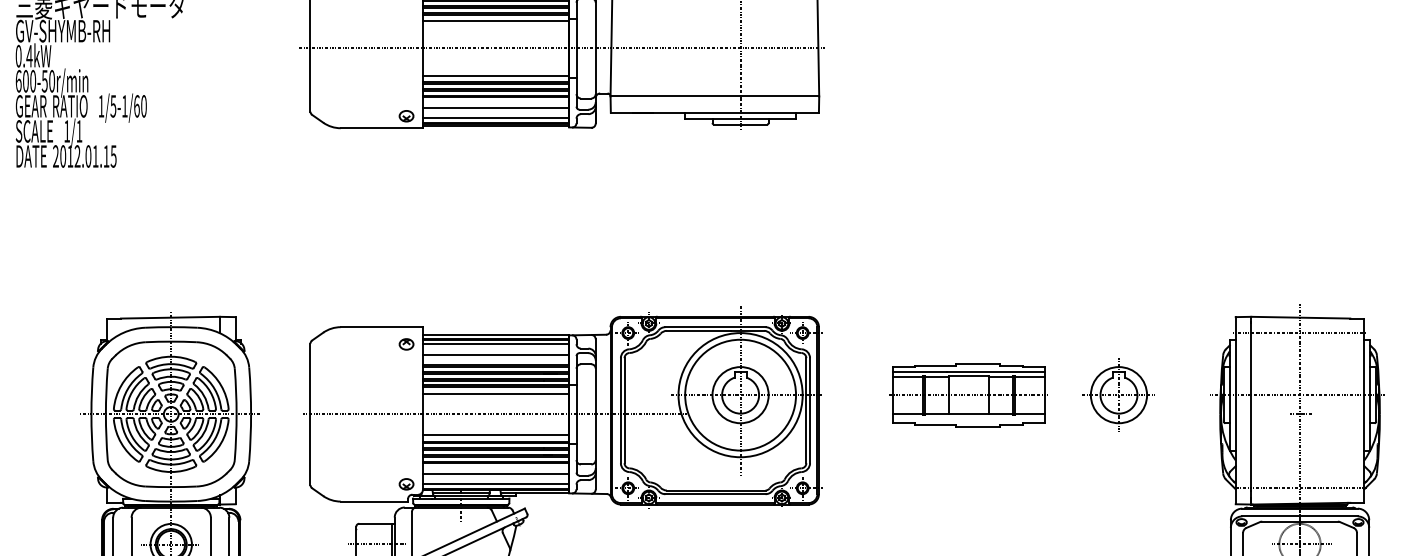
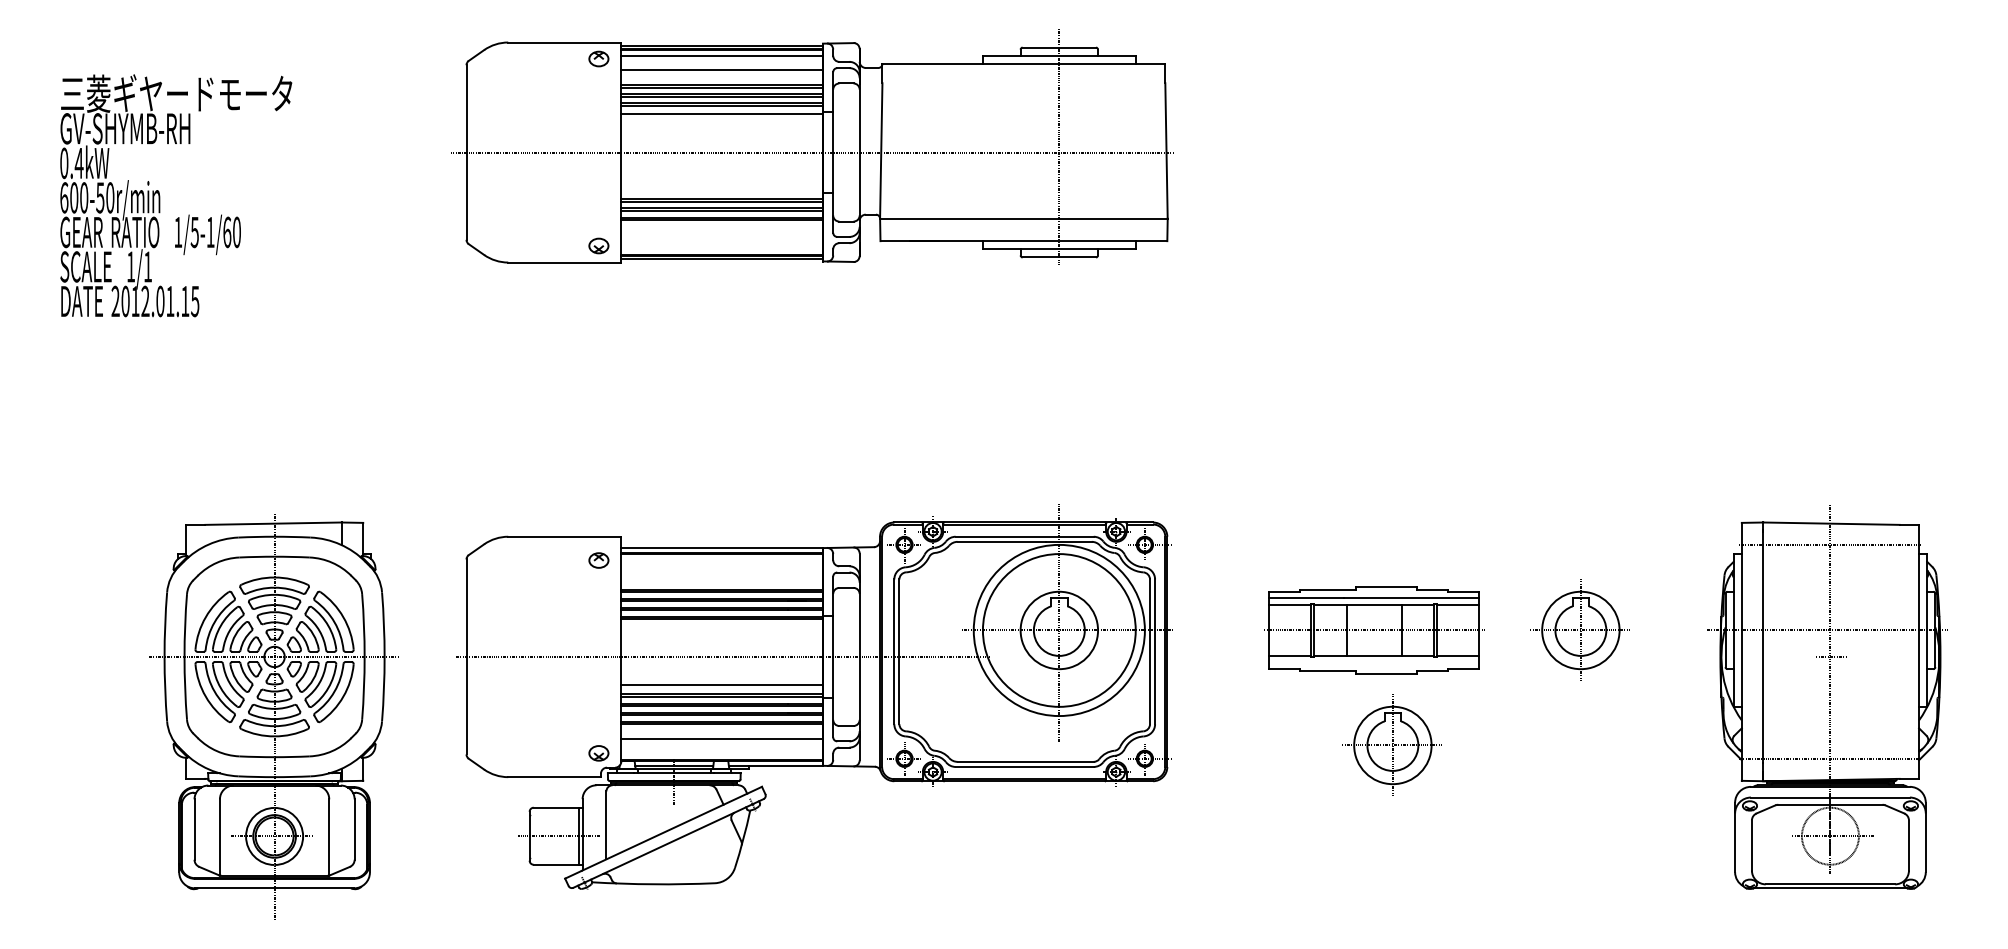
line: (496, 75) -> (722, 190), removed
line: (496, 107) -> (722, 234), removed
line: (496, 118) -> (722, 248), removed
line: (496, 344) -> (722, 560), removed
line: (496, 354) -> (722, 574), removed
line: (496, 393) -> (722, 628), removed
part: (981, 477) -> (1391, 744), added
line: (496, 484) -> (722, 753), removed

